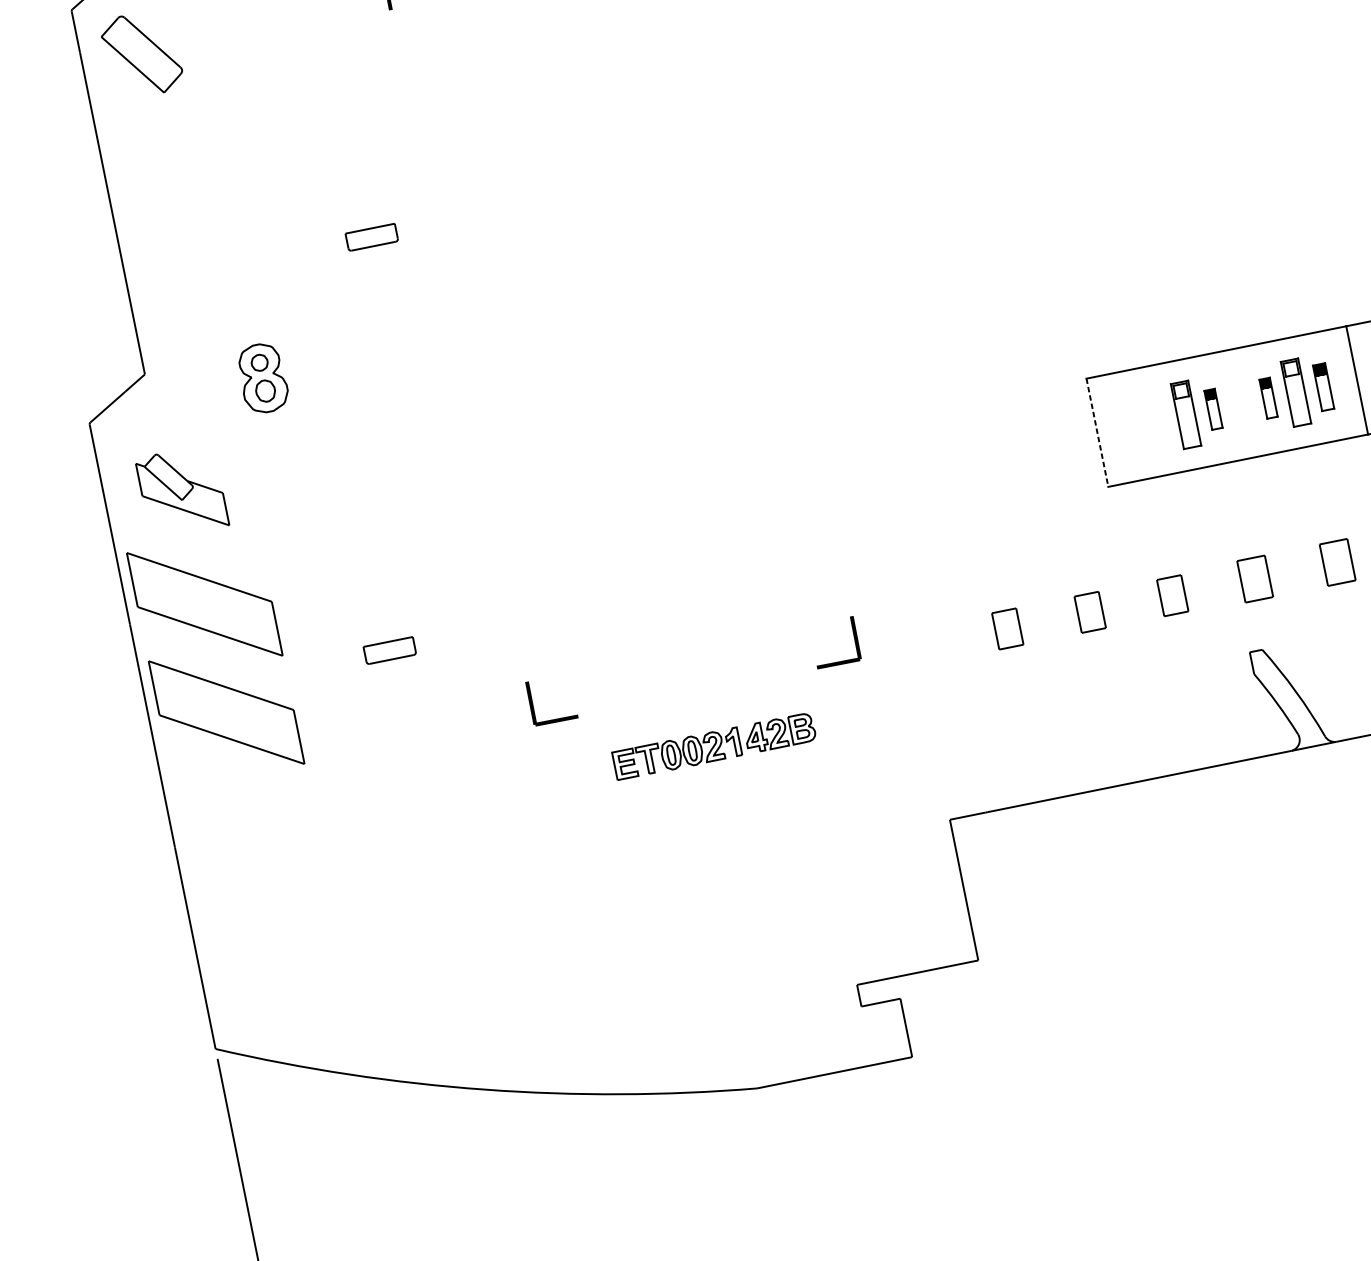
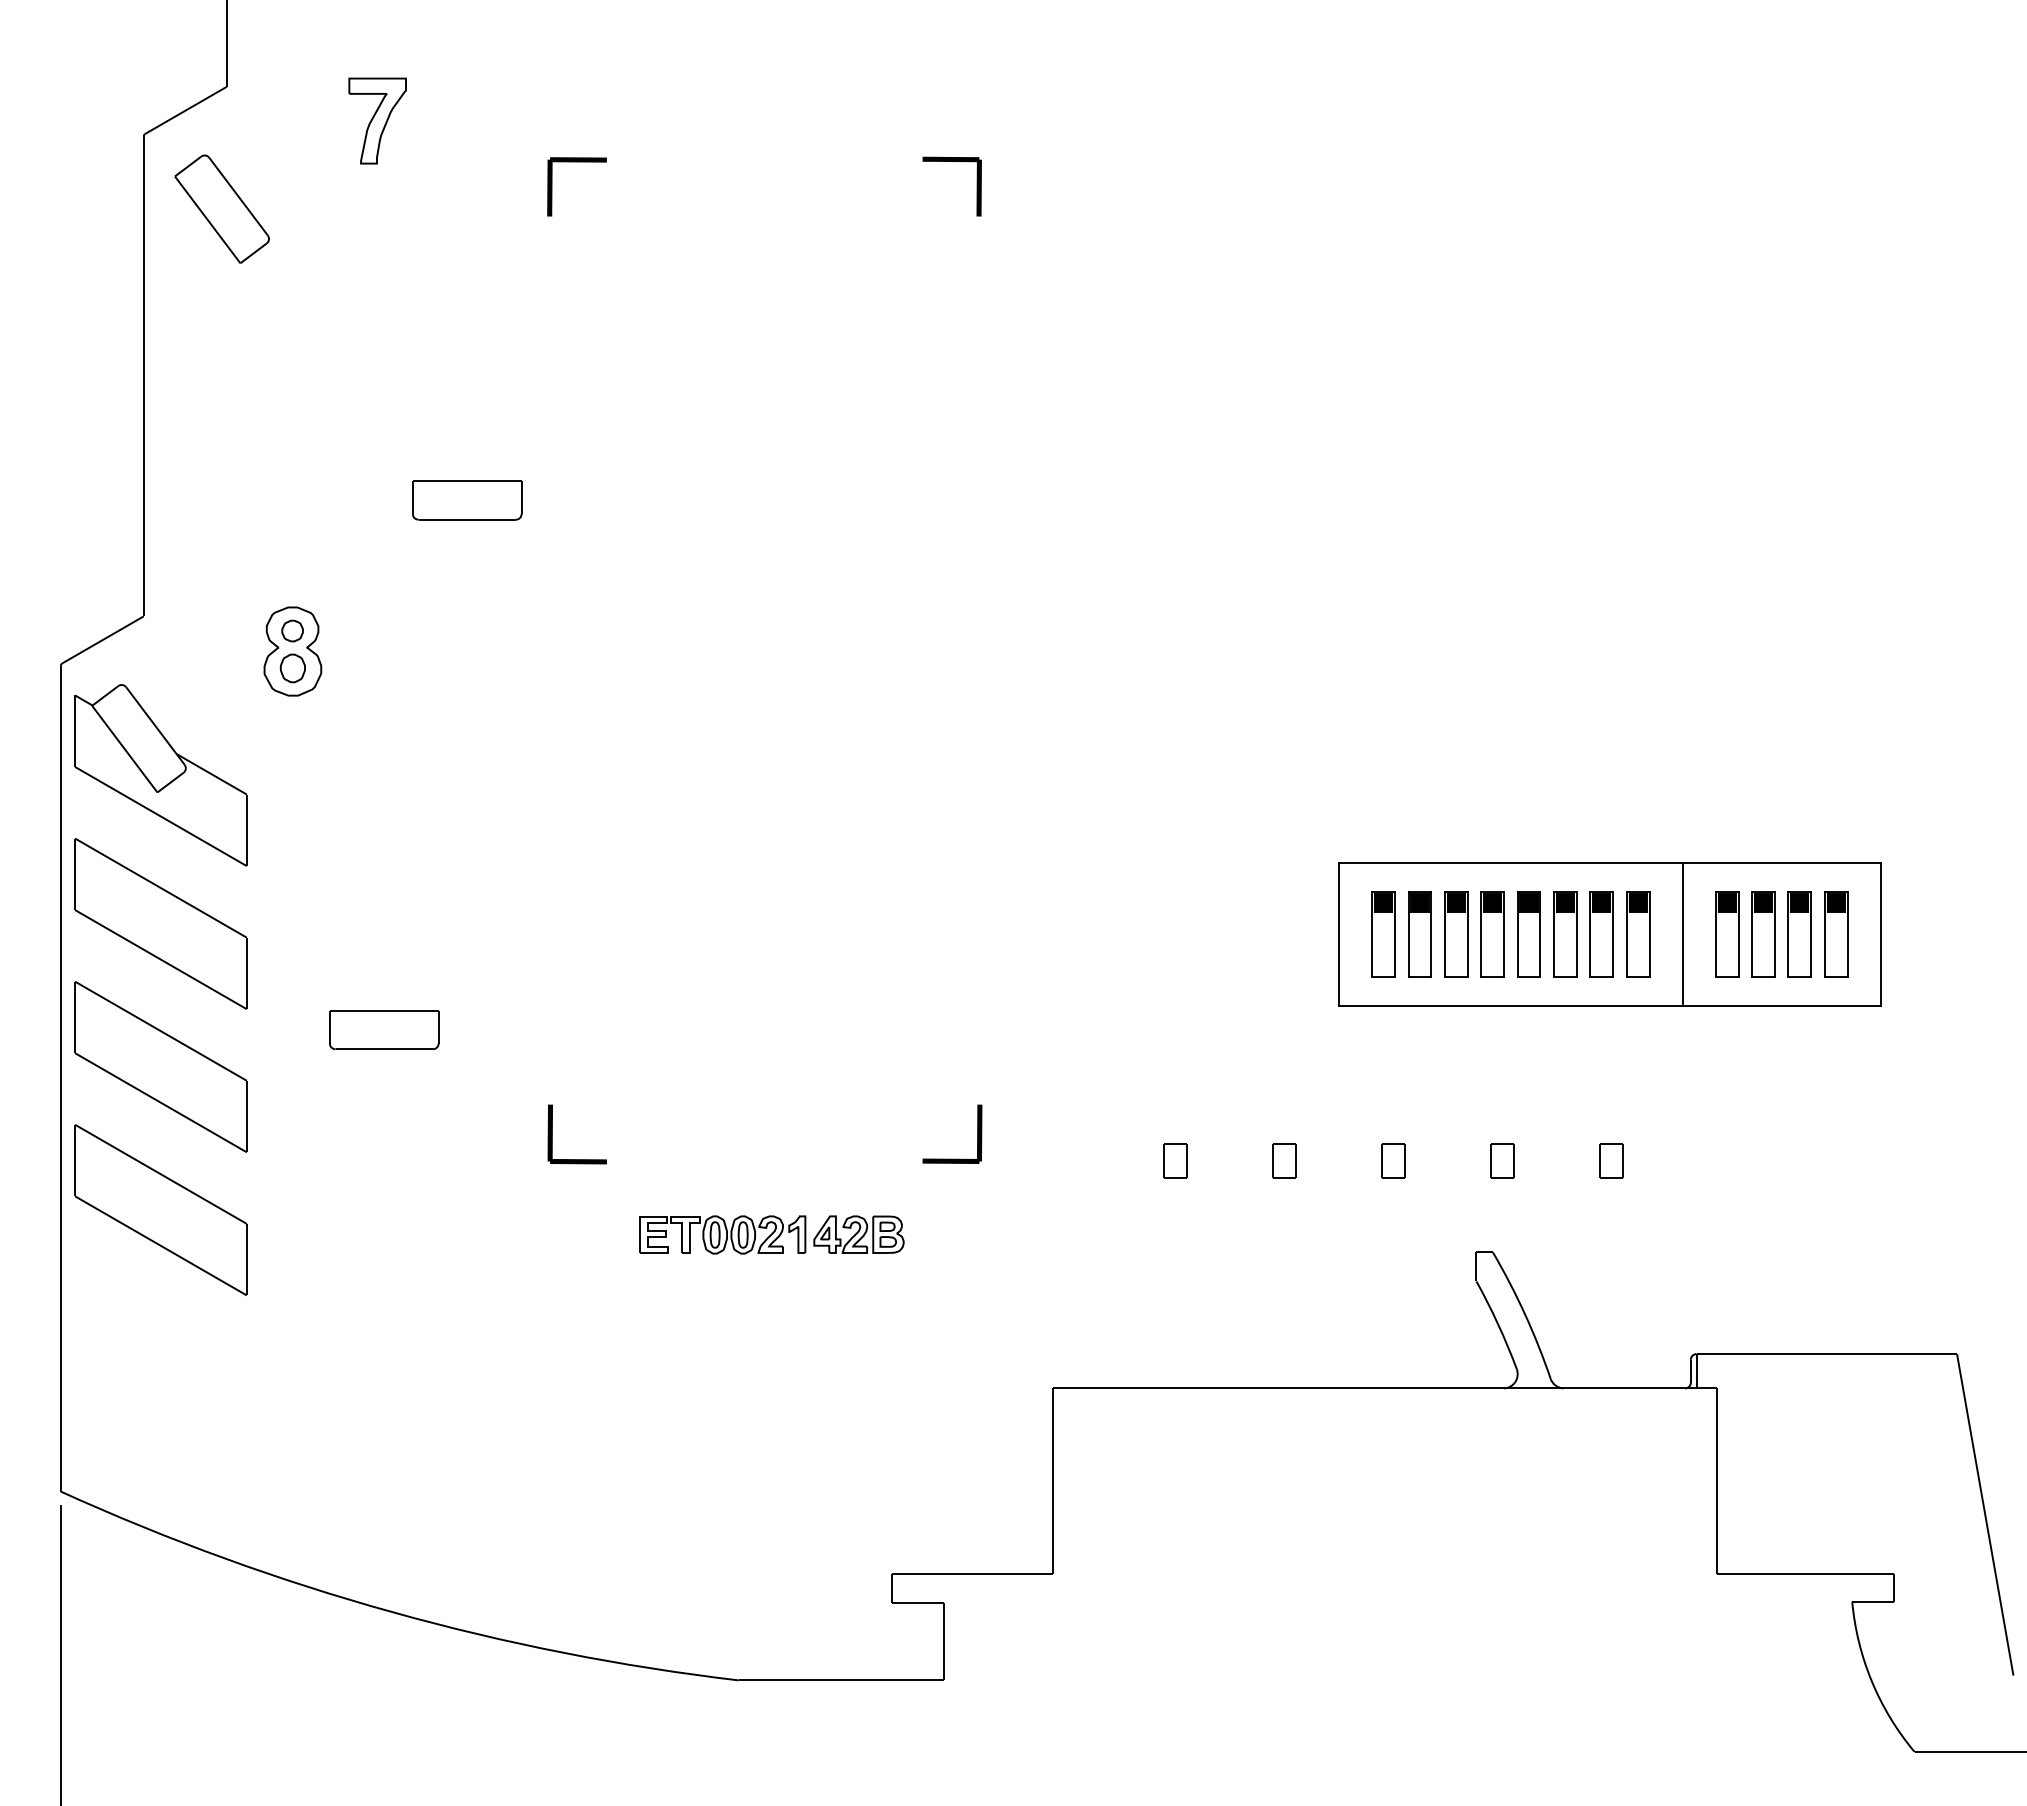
part: (372, 237) -> (467, 500), size x1.67
hatch: (1290, 368) -> (1601, 902), added
part: (1323, 387) -> (1638, 934), size x1.43
hatch: (1180, 390) -> (1455, 902), added
part: (1268, 398) -> (1565, 934), size x1.67
part: (1240, 403) -> (1528, 934), added
part: (1213, 409) -> (1492, 934), size x1.67
part: (1158, 420) -> (1419, 934), added
part: (1130, 426) -> (1383, 934), added
line: (1097, 432) -> (1339, 934), dashed -> solid
part: (181, 492) -> (160, 775), size x1.67
part: (1337, 562) -> (1611, 1160), size x0.62
part: (1255, 578) -> (1502, 1160), size x0.62
part: (1173, 595) -> (1393, 1160), size x0.71
part: (1090, 612) -> (1284, 1160), size x0.71
part: (1008, 628) -> (1175, 1160), size x0.71
part: (390, 650) -> (384, 1030), size x1.67
part: (248, 820) -> (160, 1209), added

